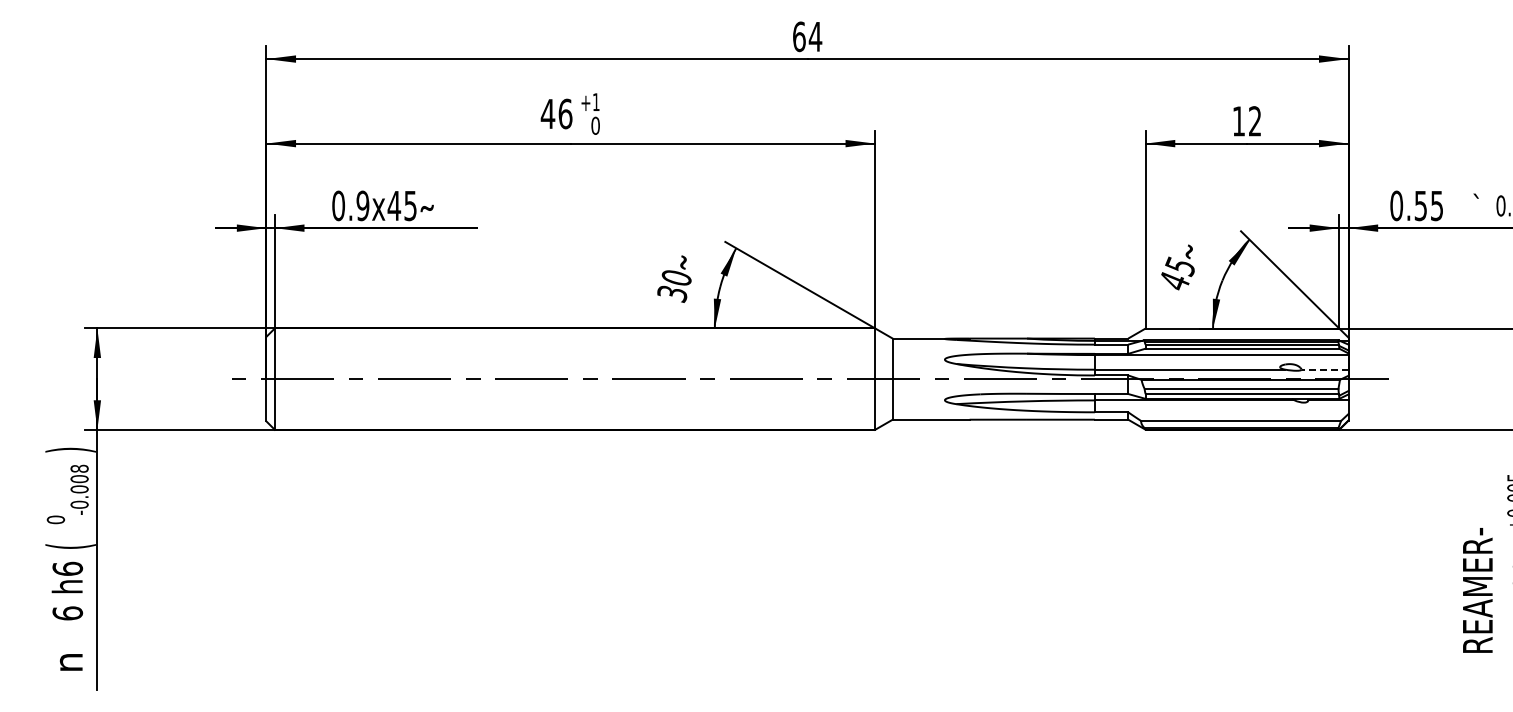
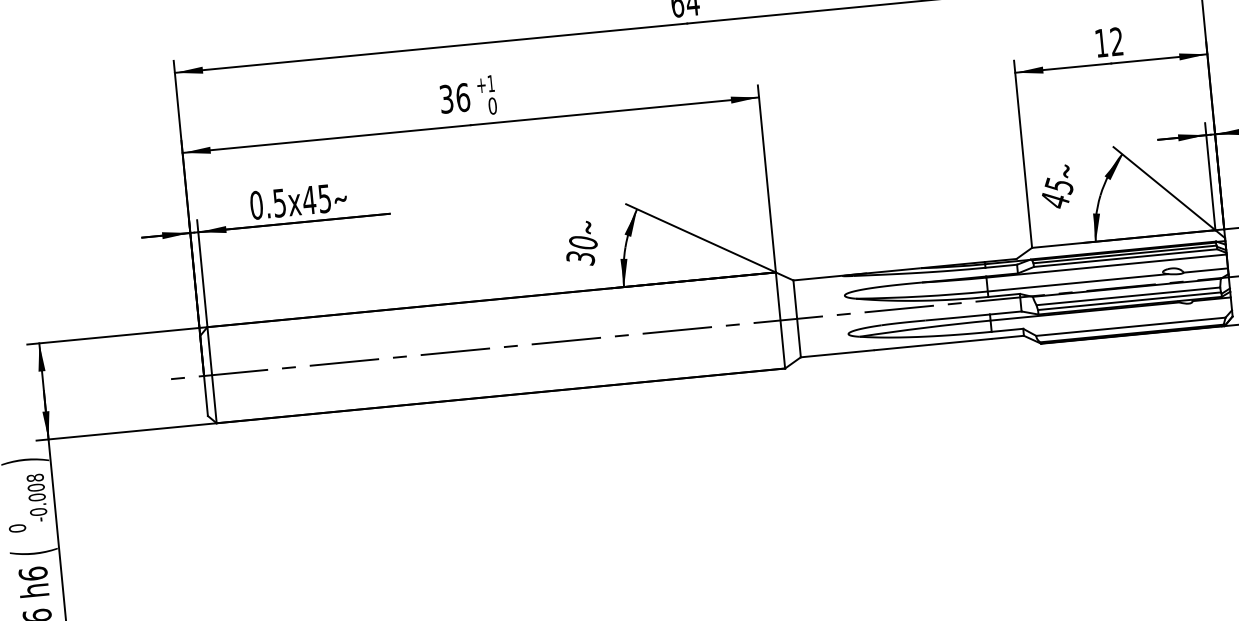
text: (547, 113) -> (446, 98), 46 -> 36
text: (362, 205) -> (279, 202), 0.9x45 -> 0.5x45
line: (1324, 369) -> (1205, 270), dashed -> solid

